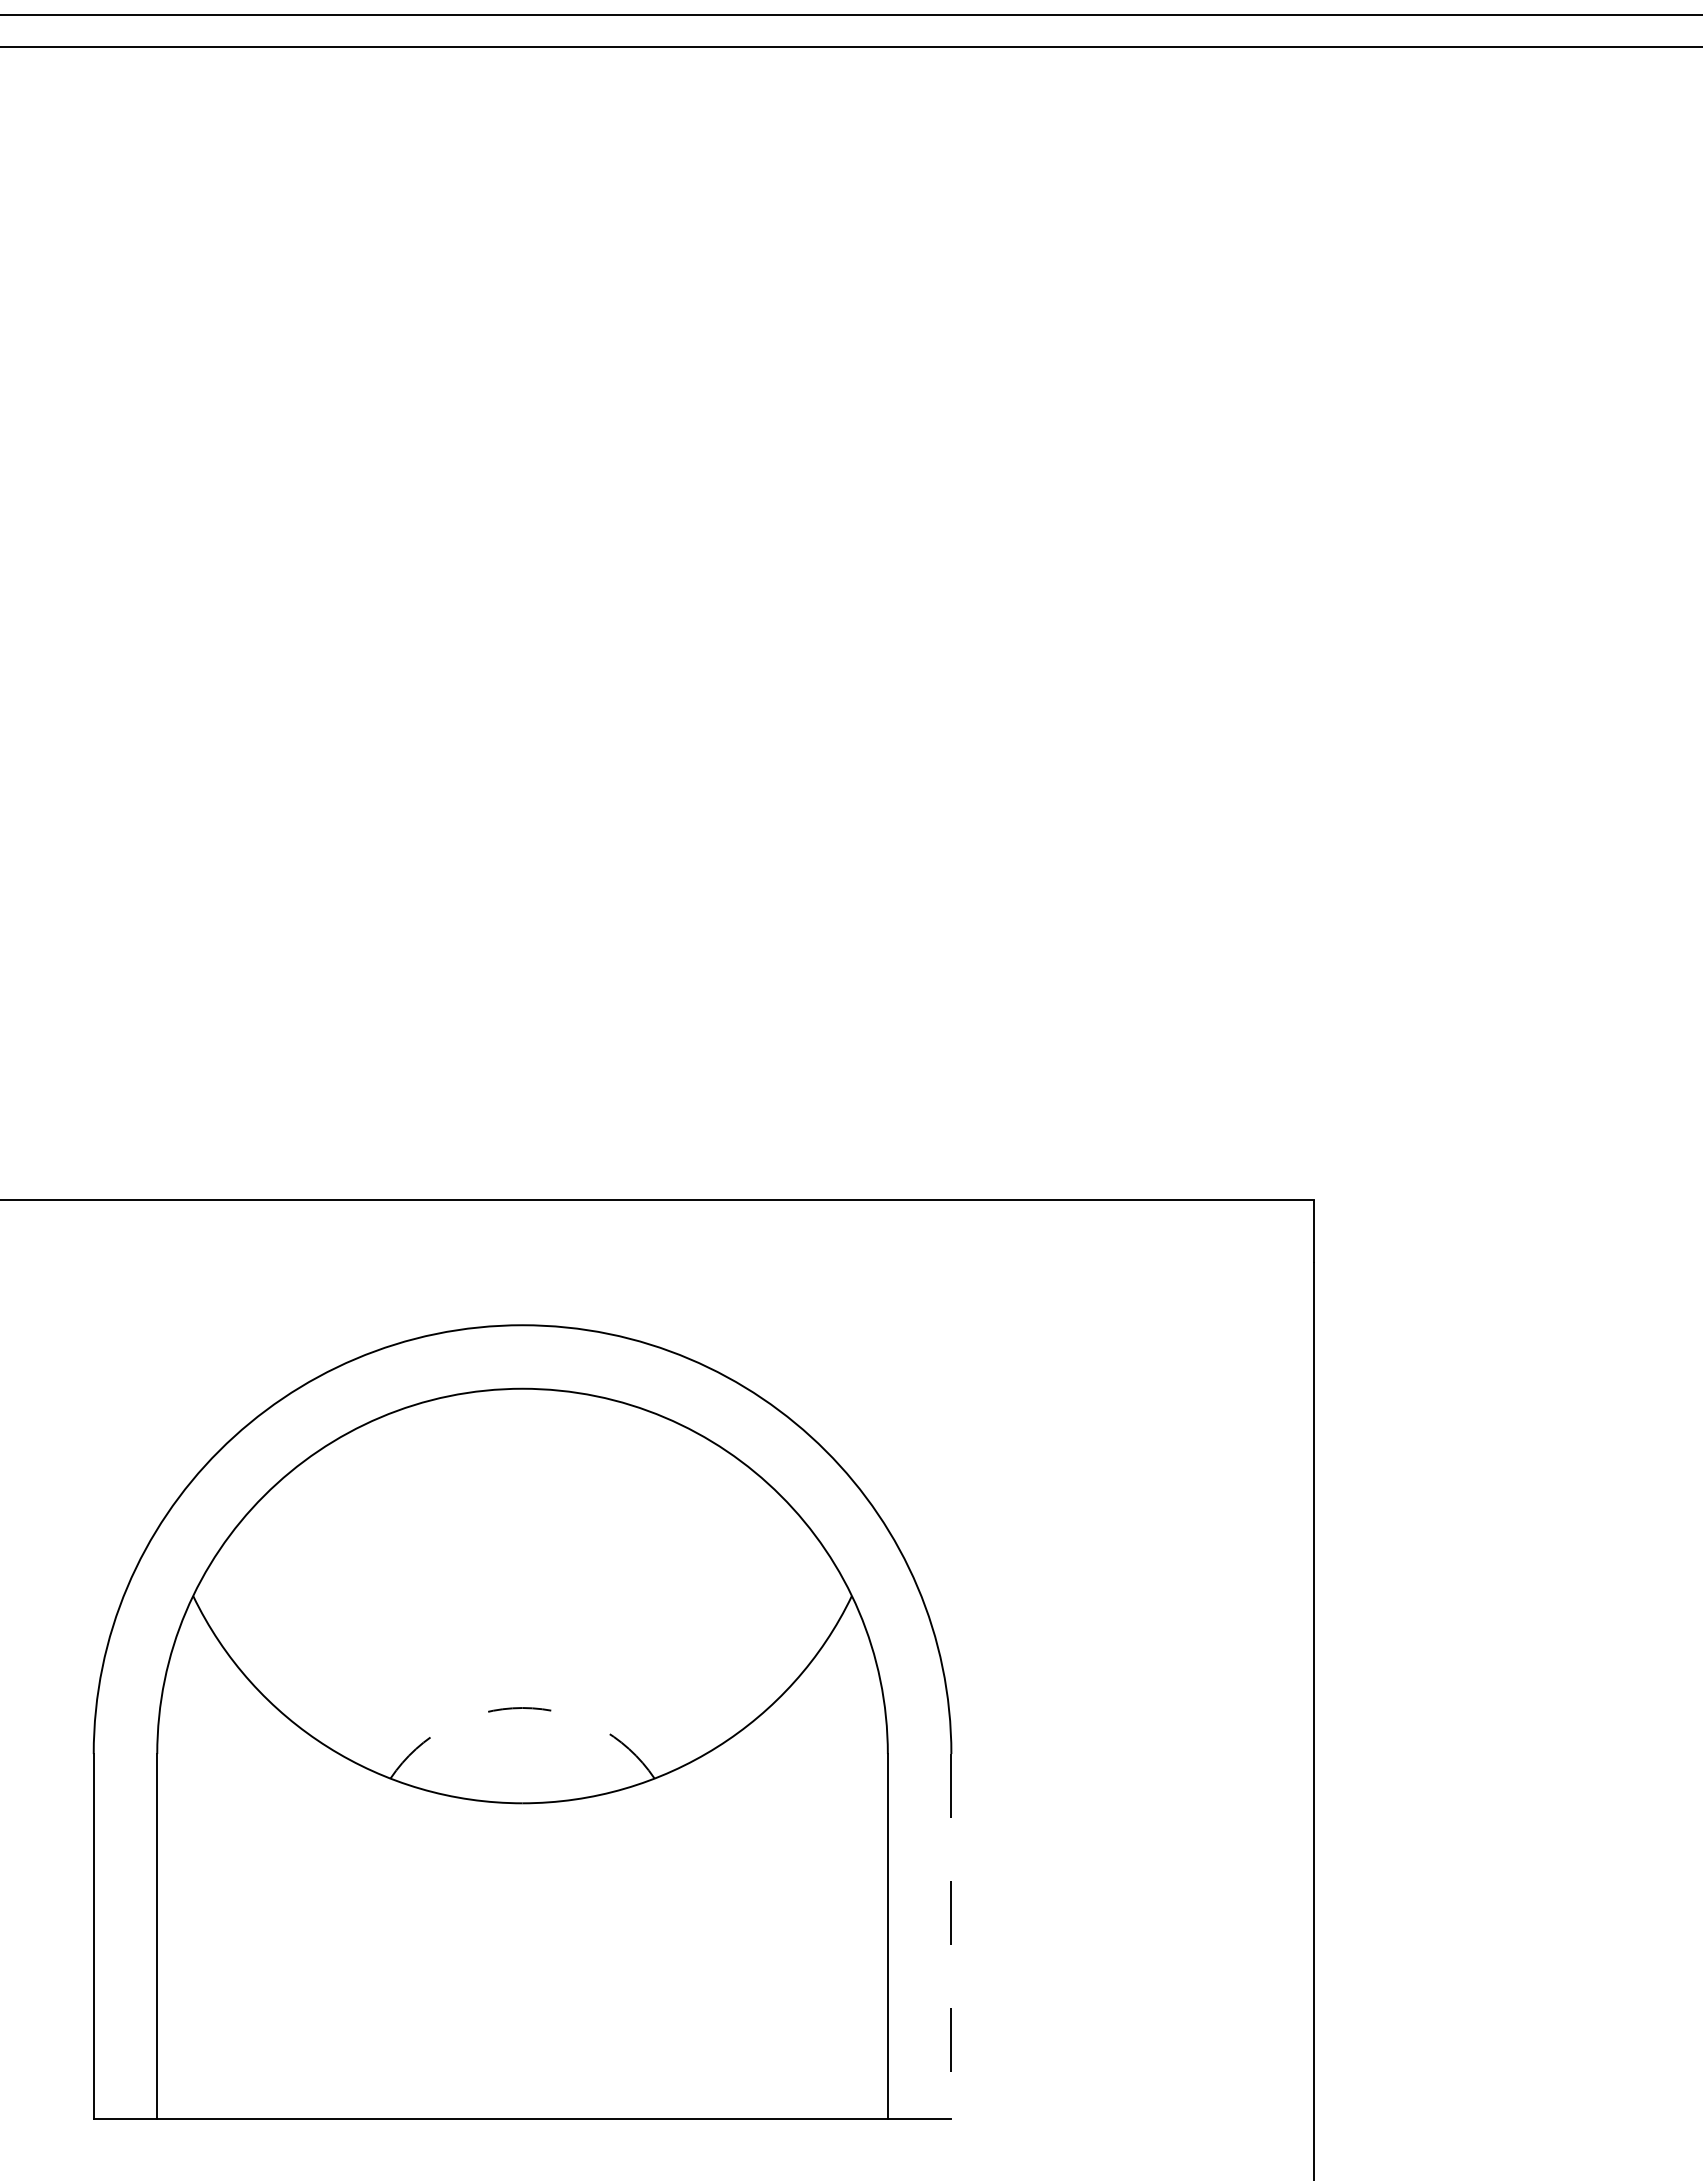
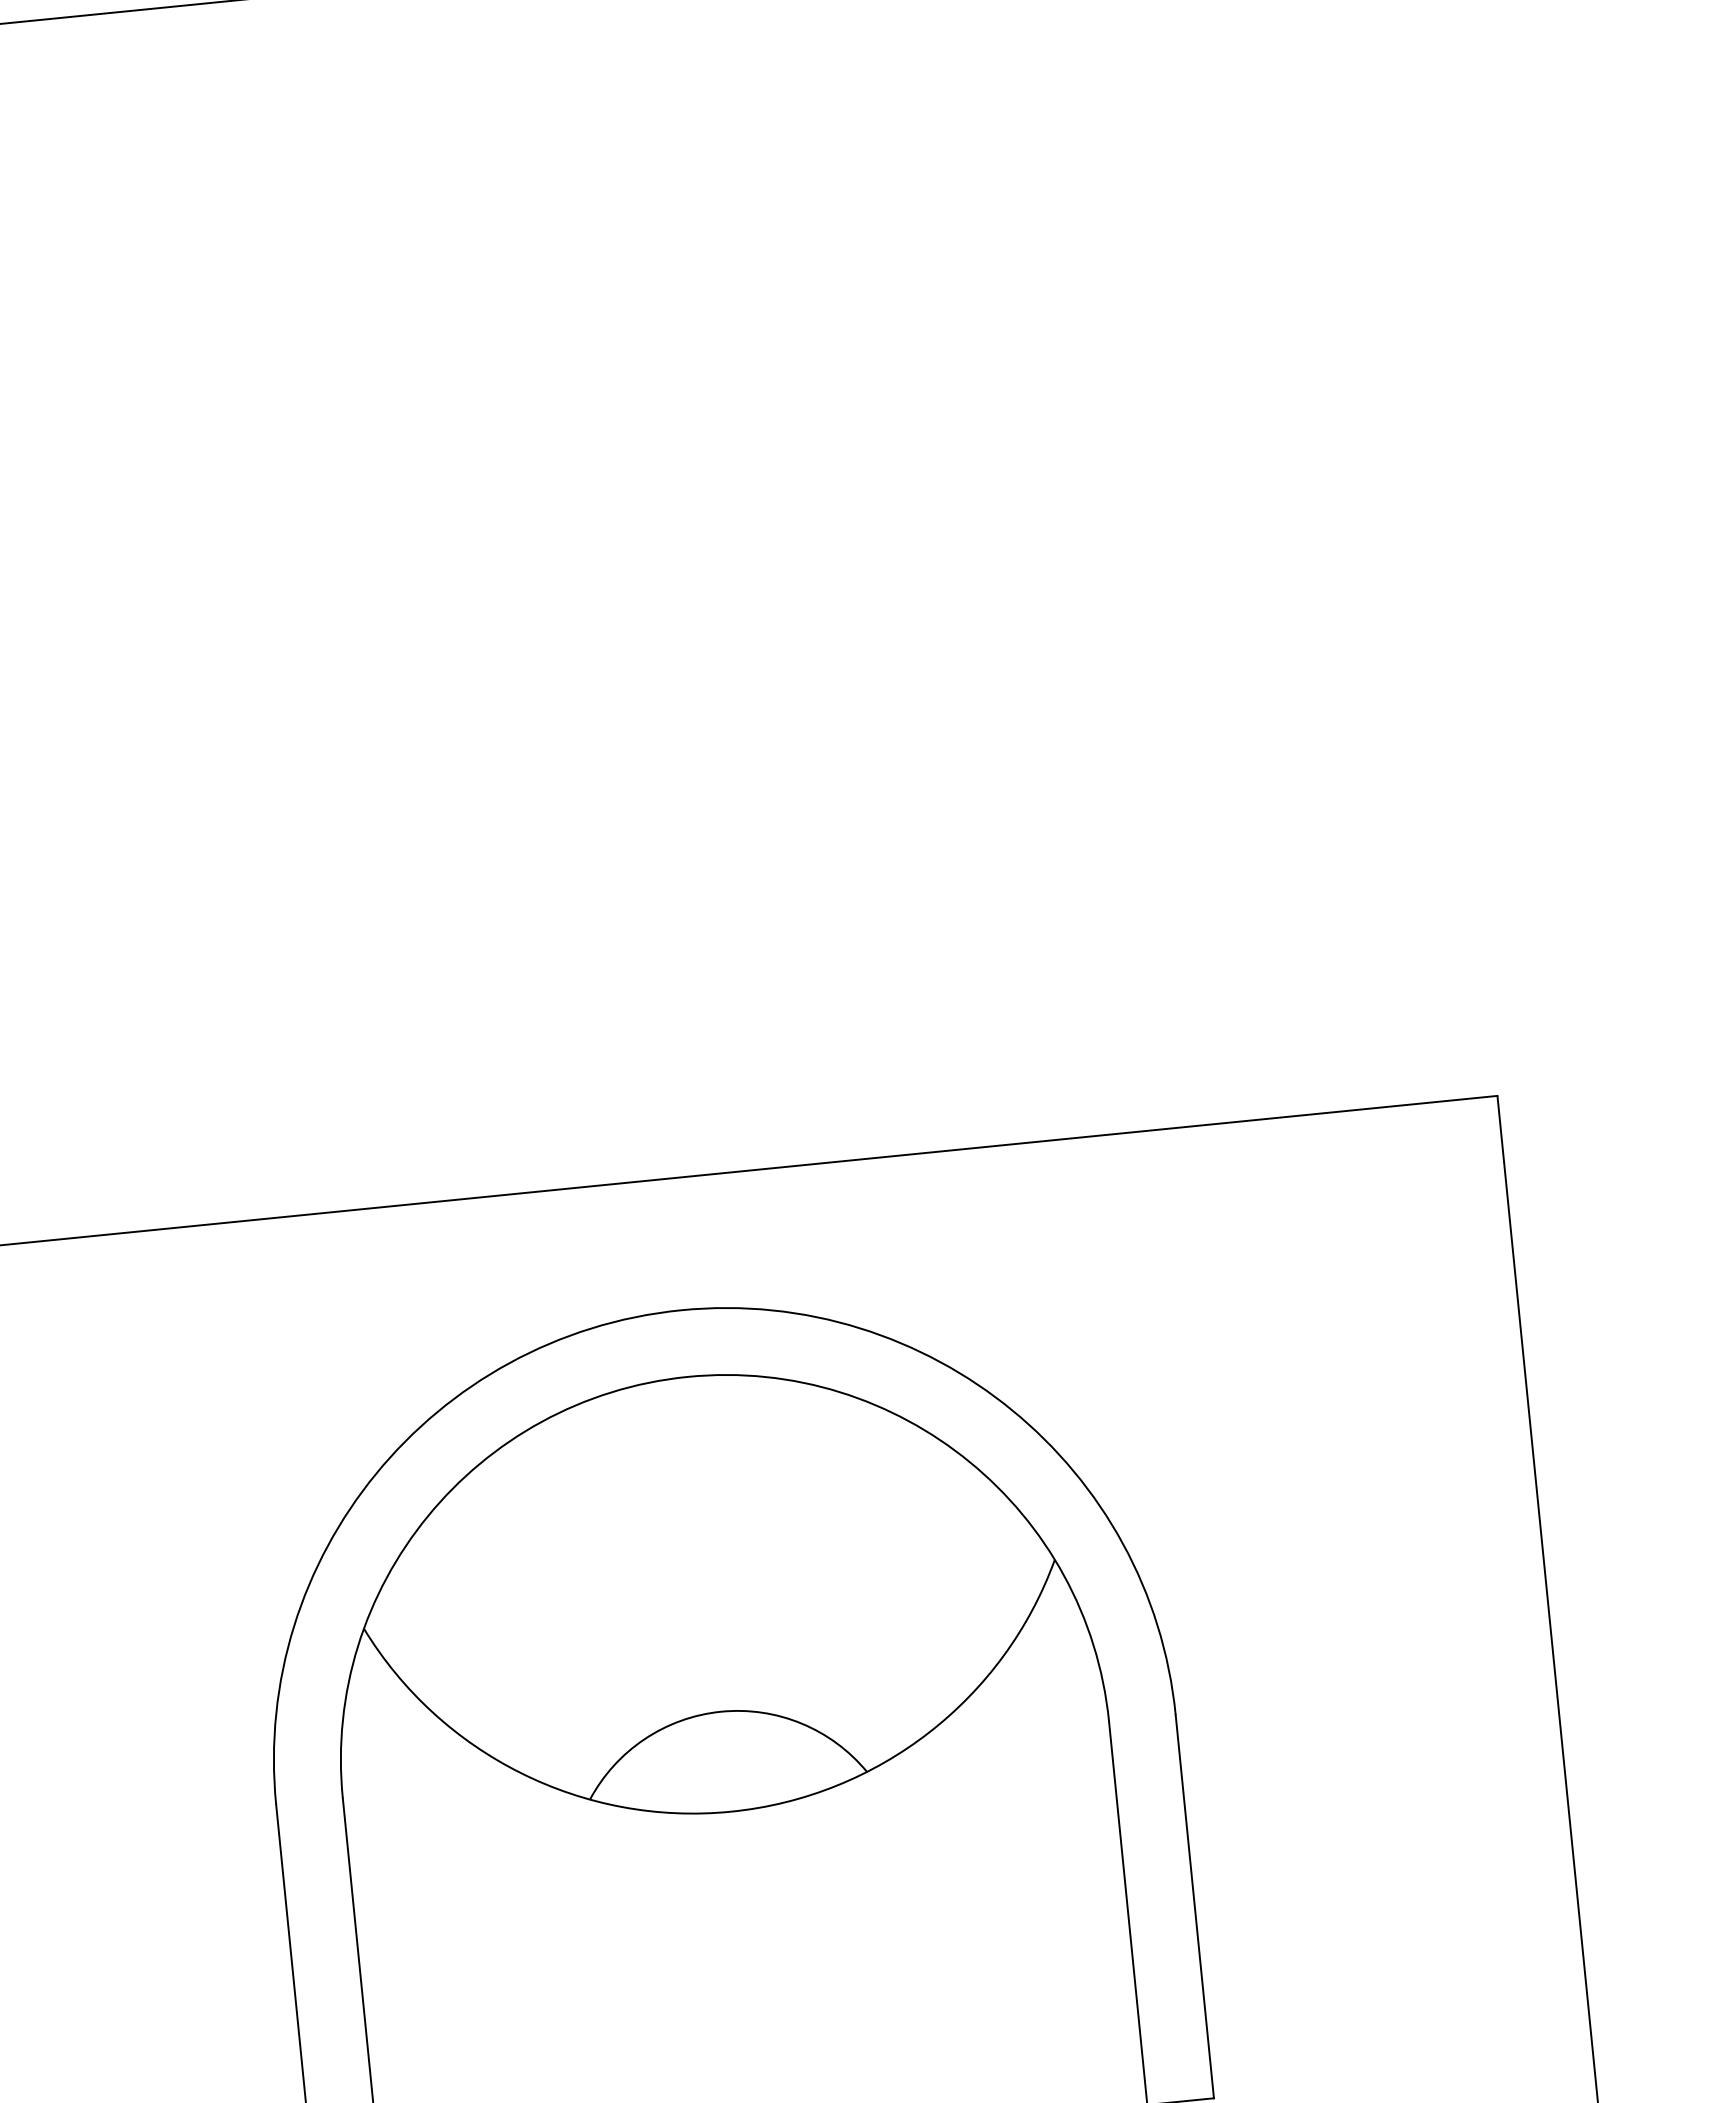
arc: (522, 1708) -> (721, 1712), dashed -> solid
line: (951, 1936) -> (1194, 1906), dashed -> solid

